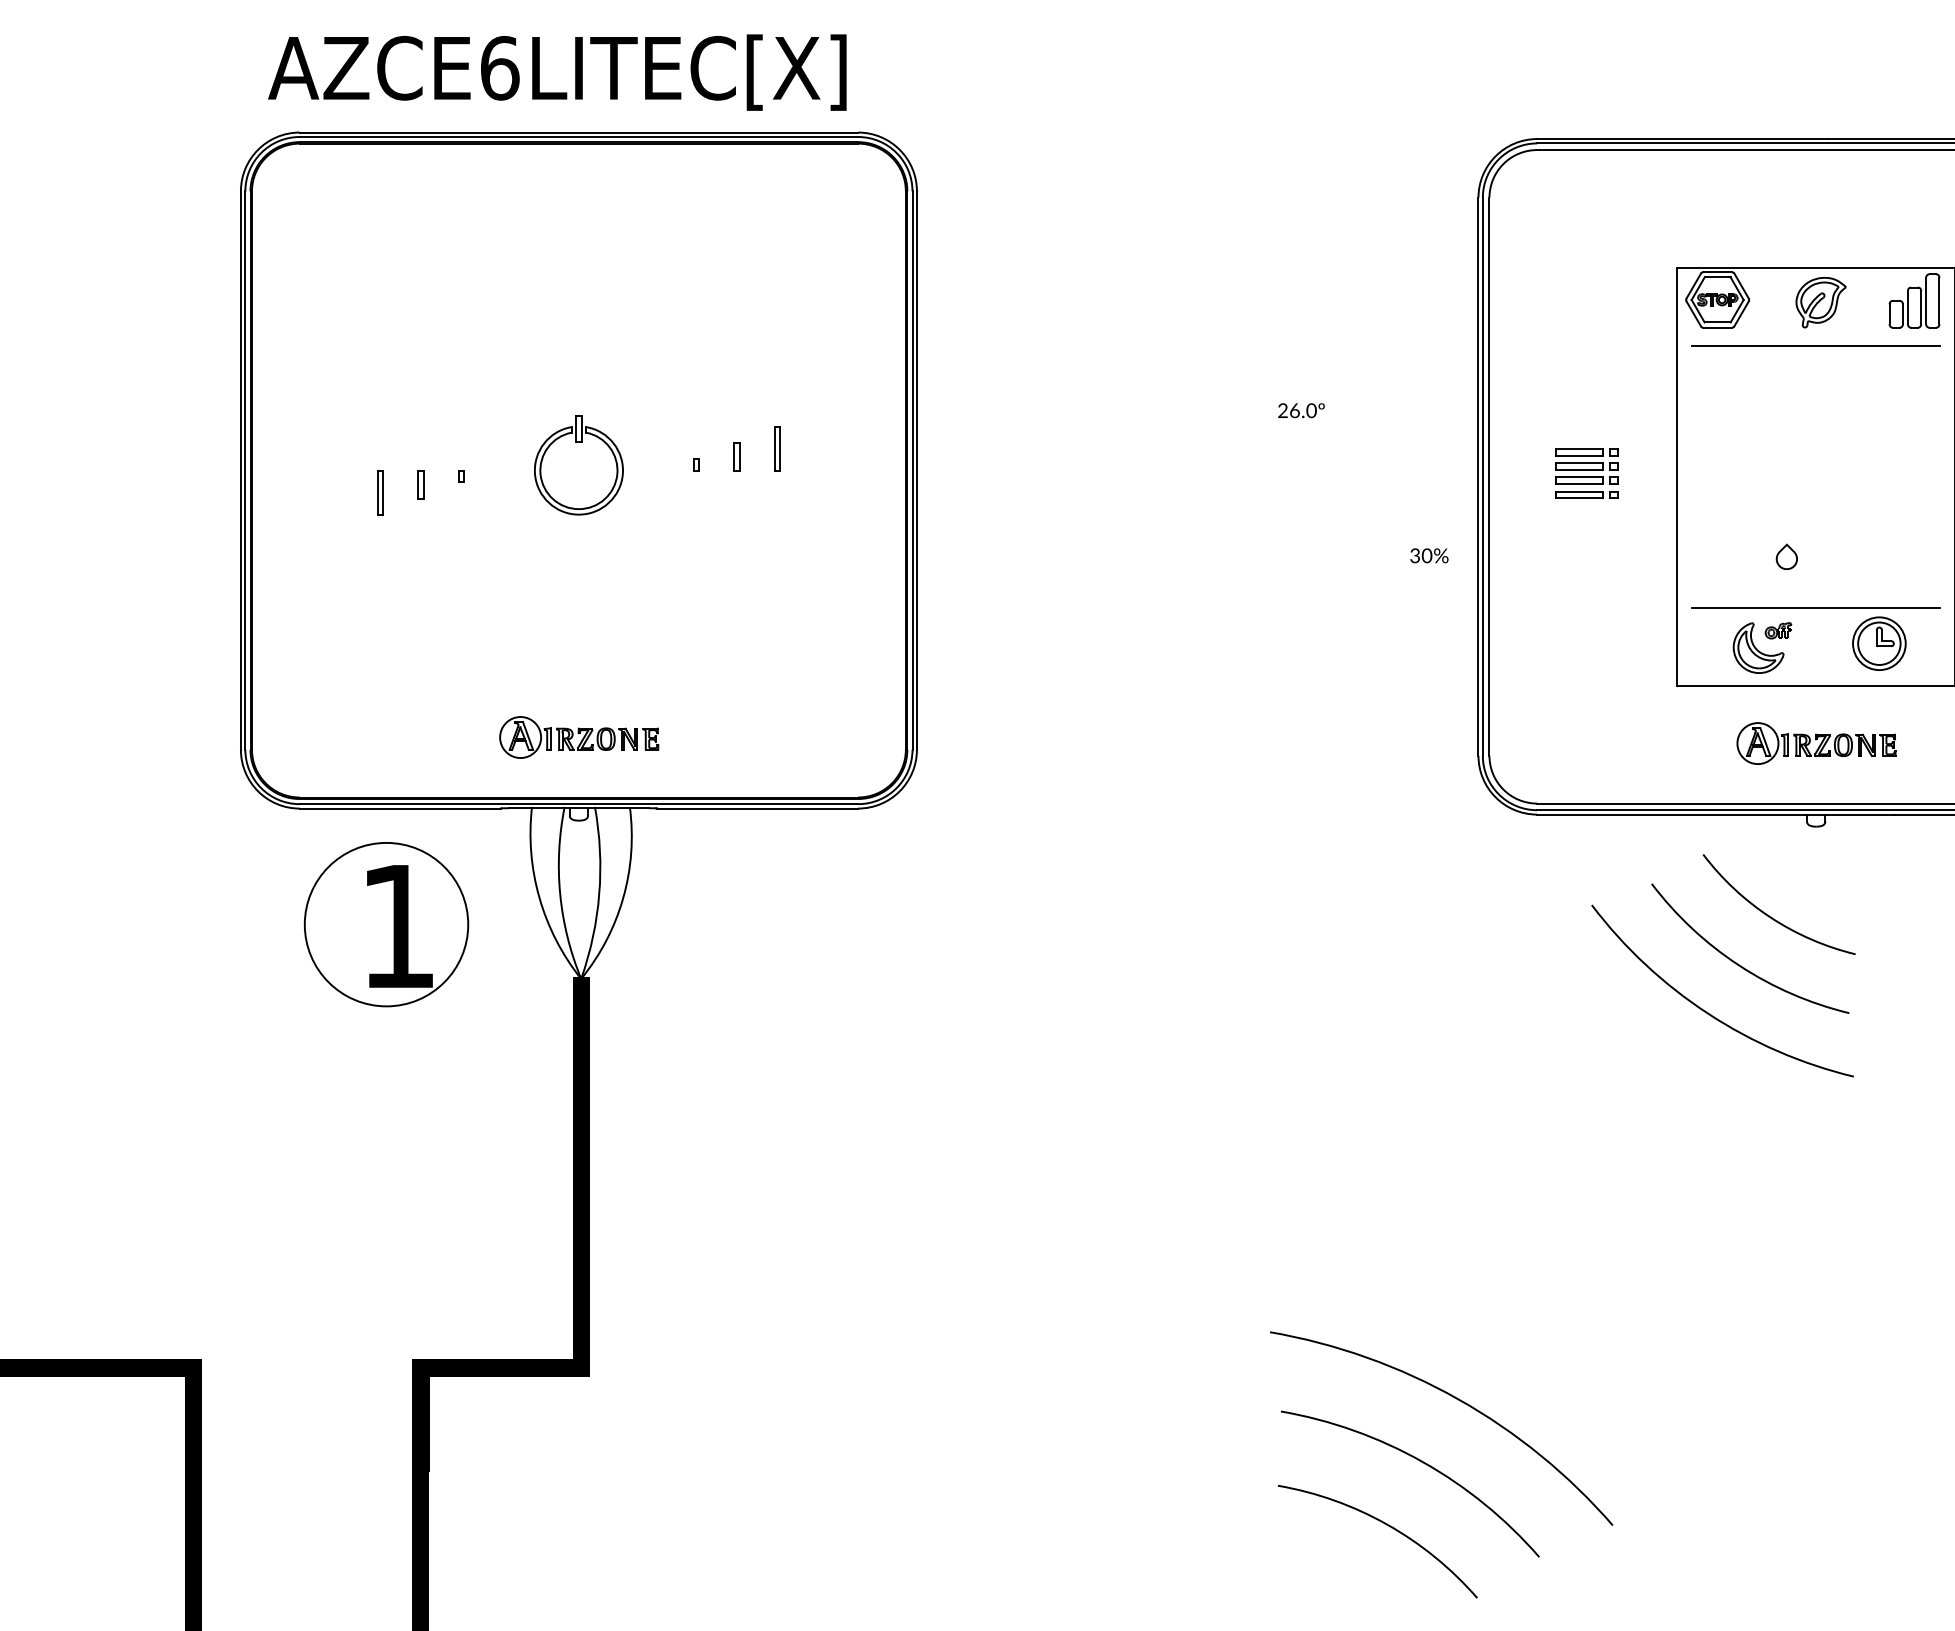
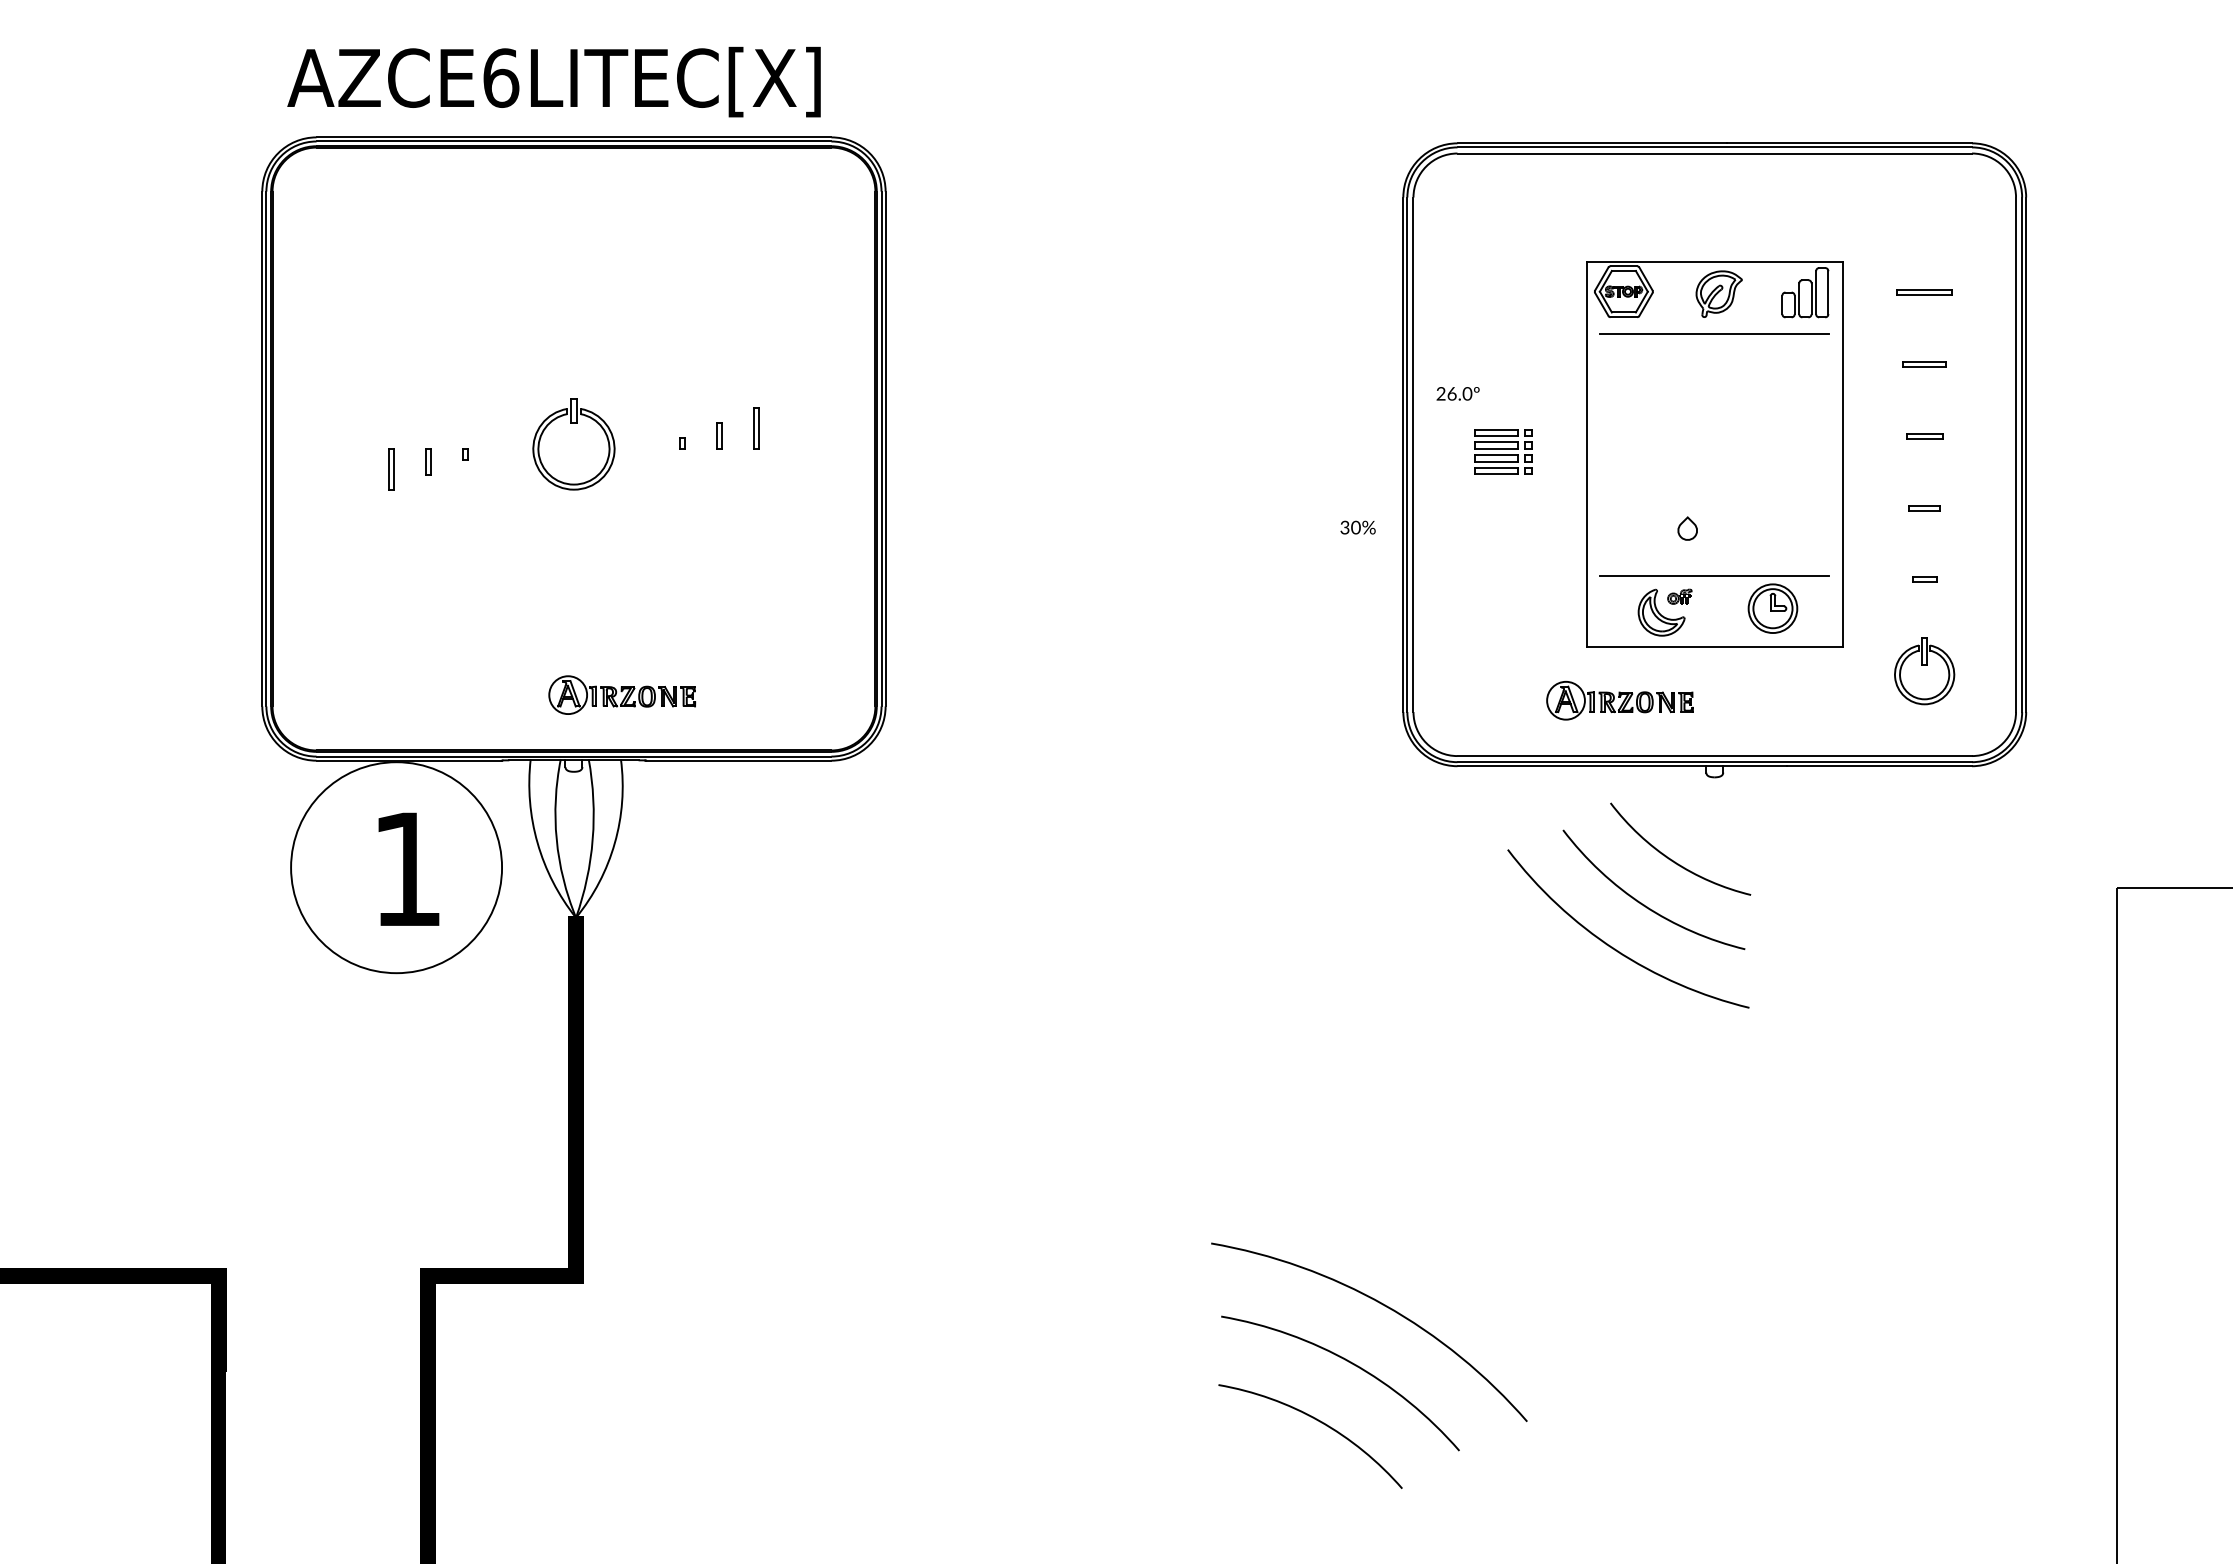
text: (1300, 410) -> (1457, 393), moved
part: (579, 736) -> (622, 694), moved
part: (1815, 743) -> (1619, 700), moved
circle: (386, 924) -> (396, 867), size x1.4

